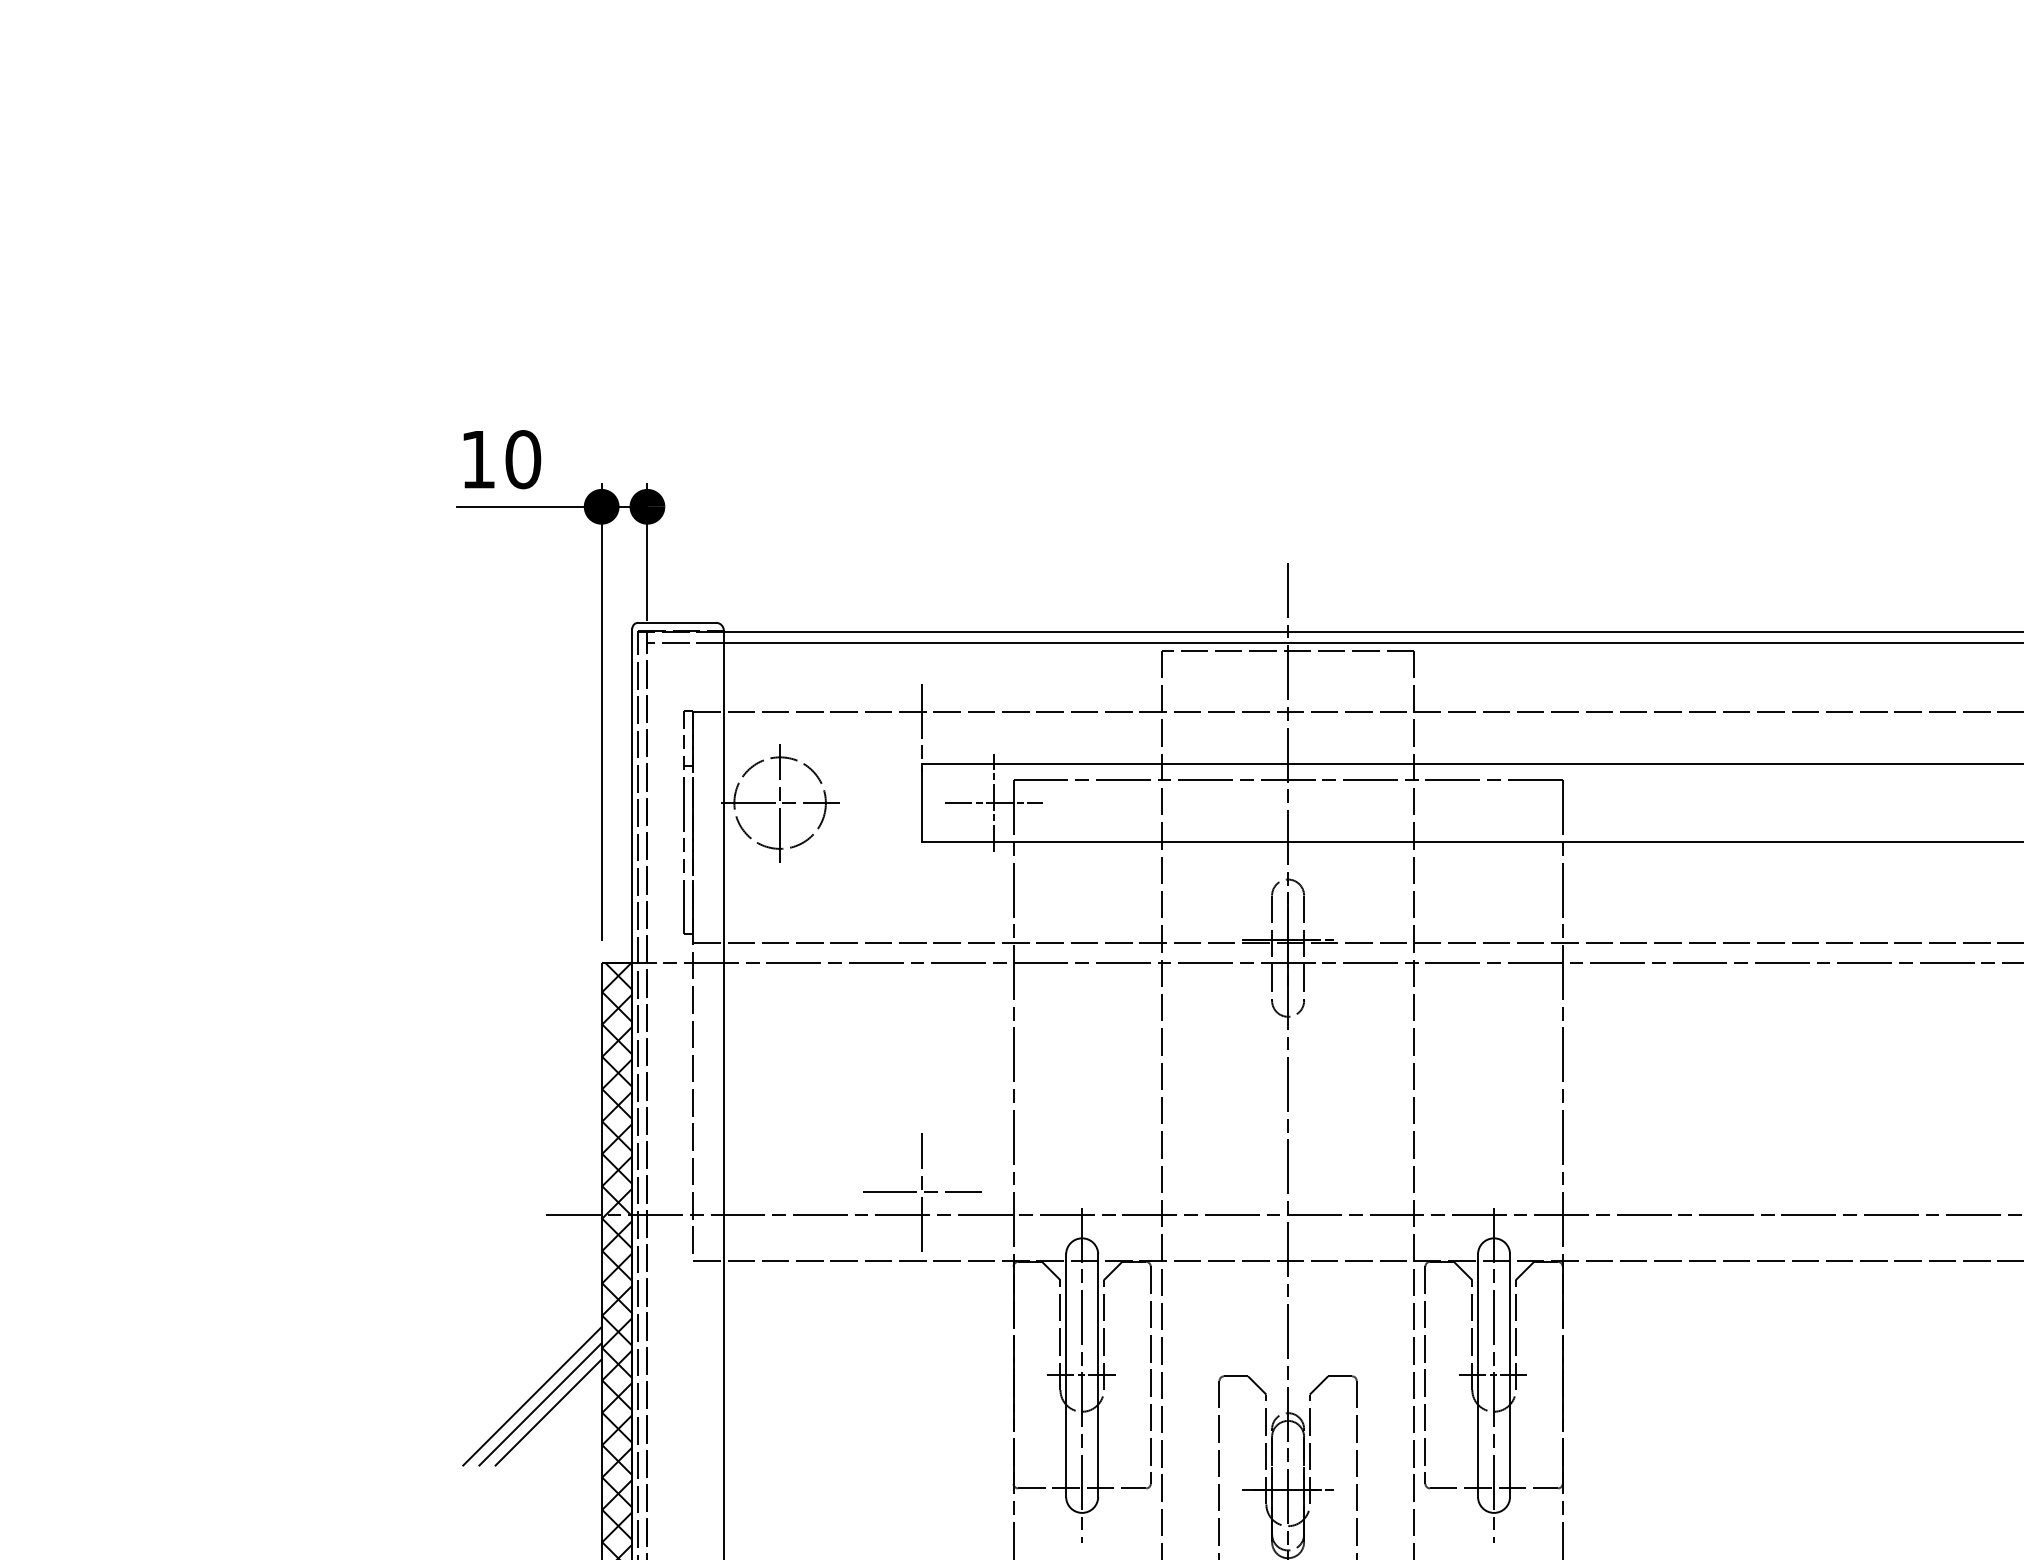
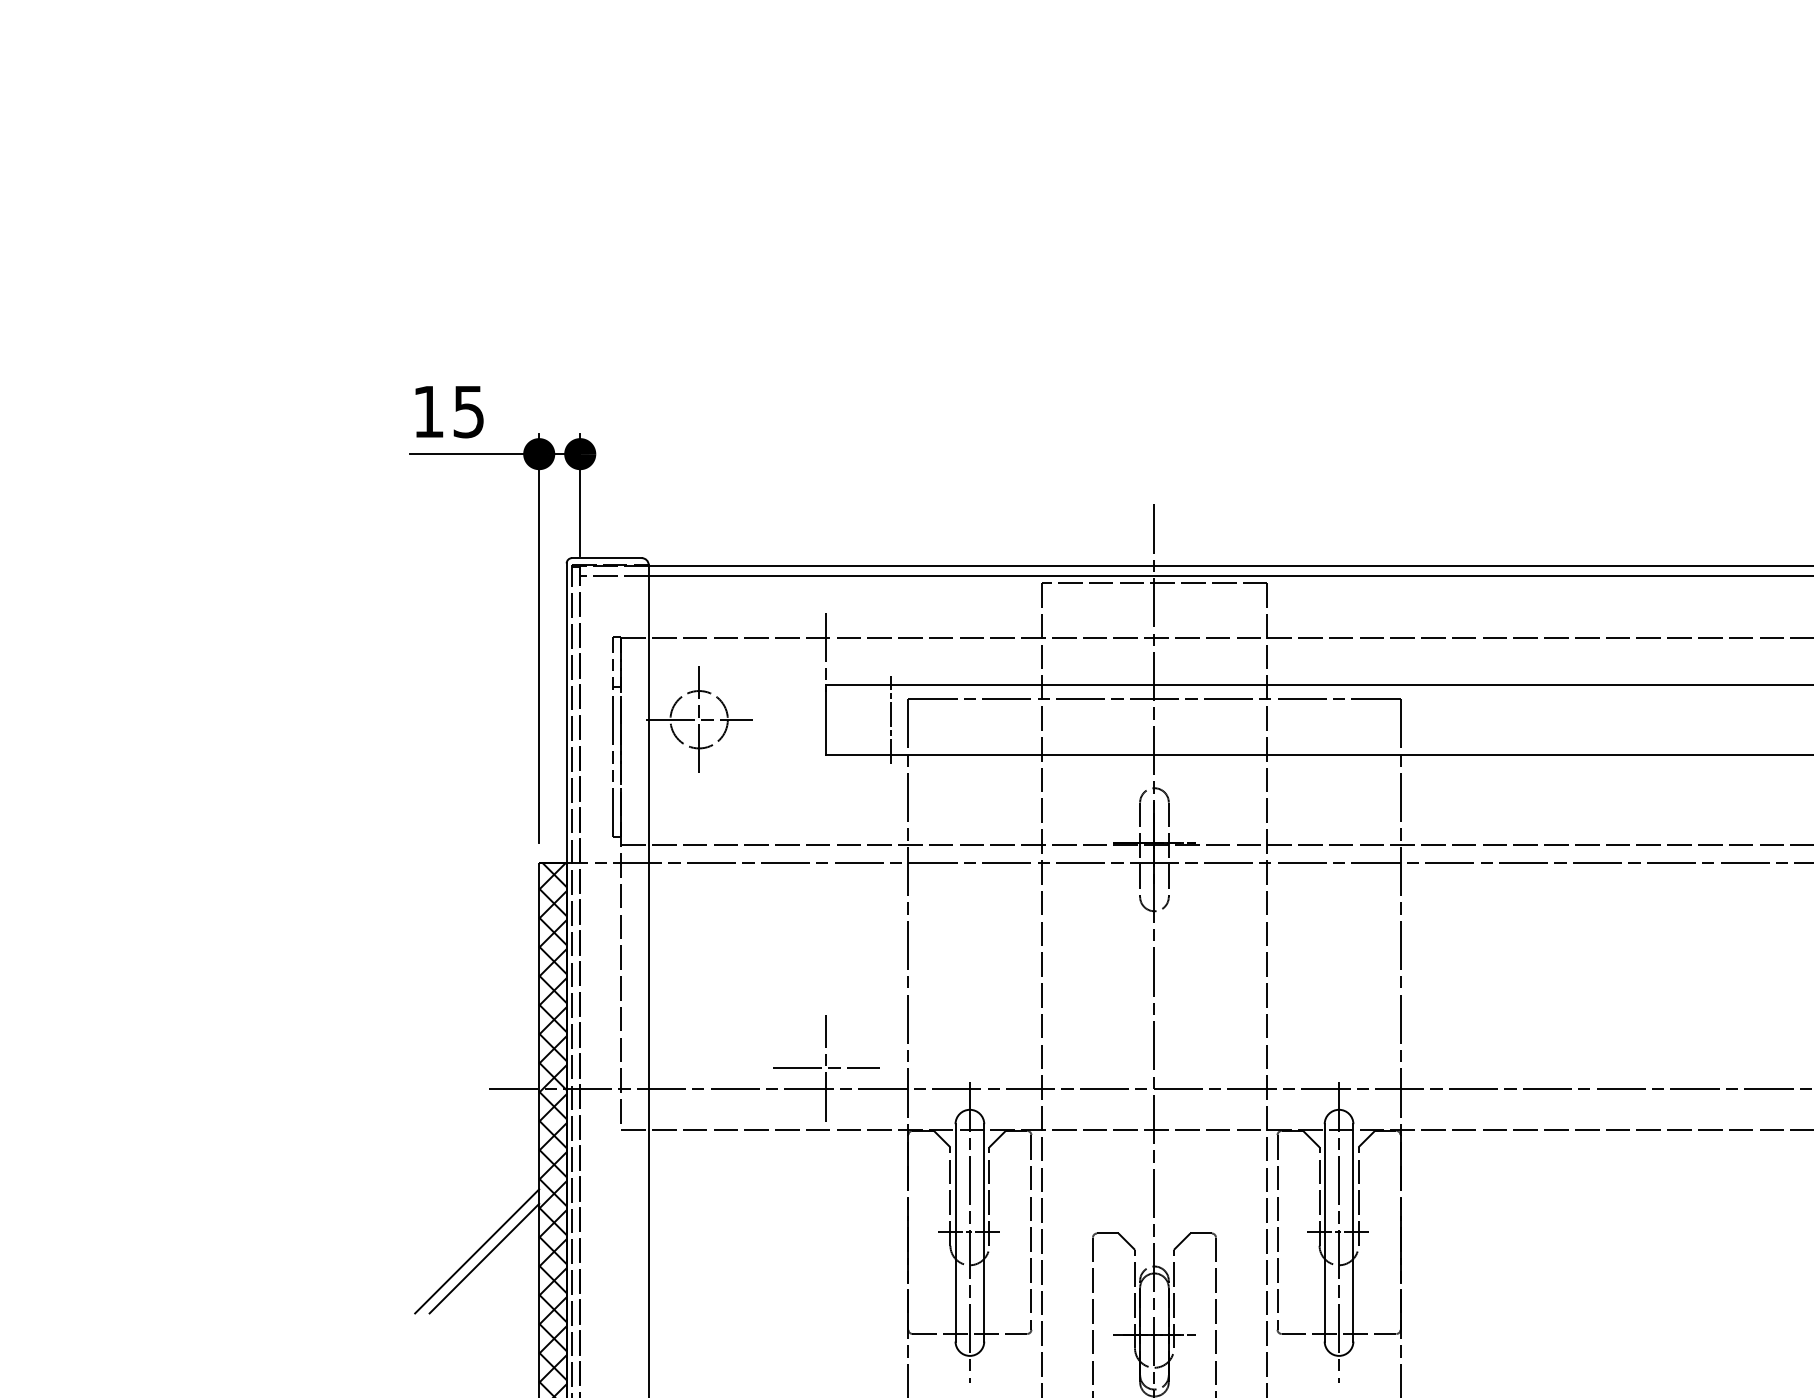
text: (522, 459) -> (468, 411), 10 -> 15
circle: (780, 802) -> (699, 719), size x0.7
line: (993, 802) -> (890, 719), removed
line: (548, 1412) -> (491, 1265), removed

